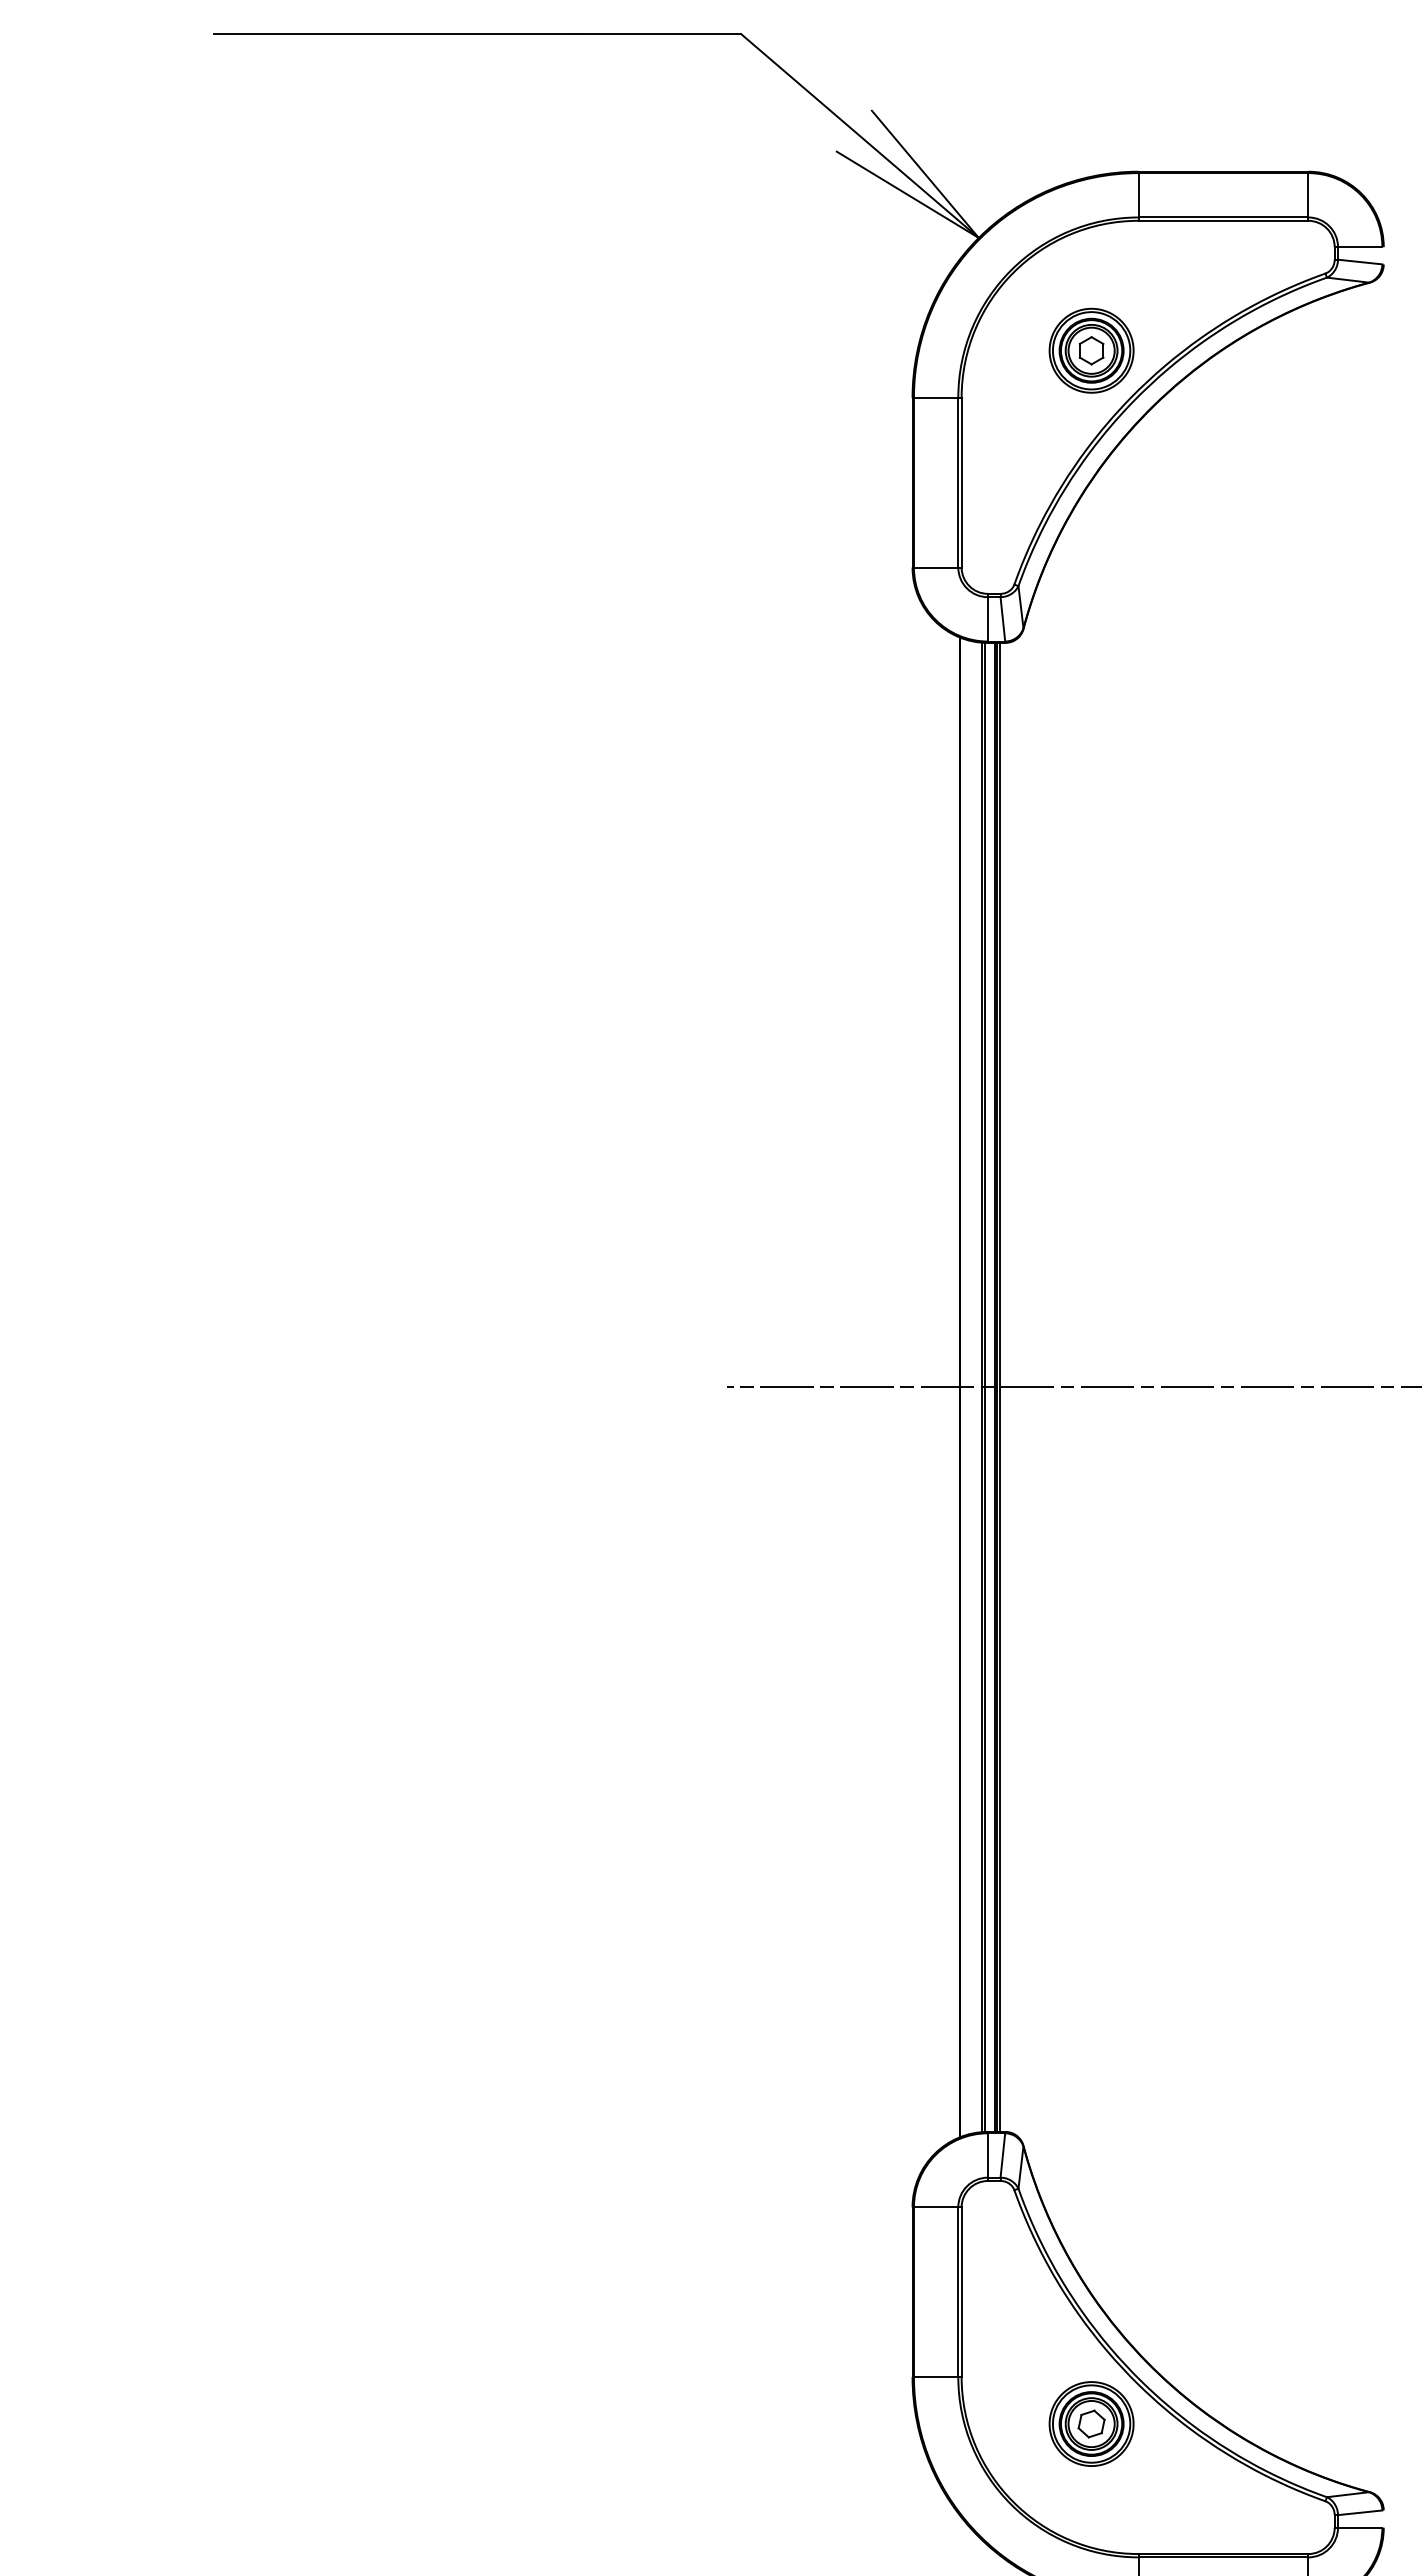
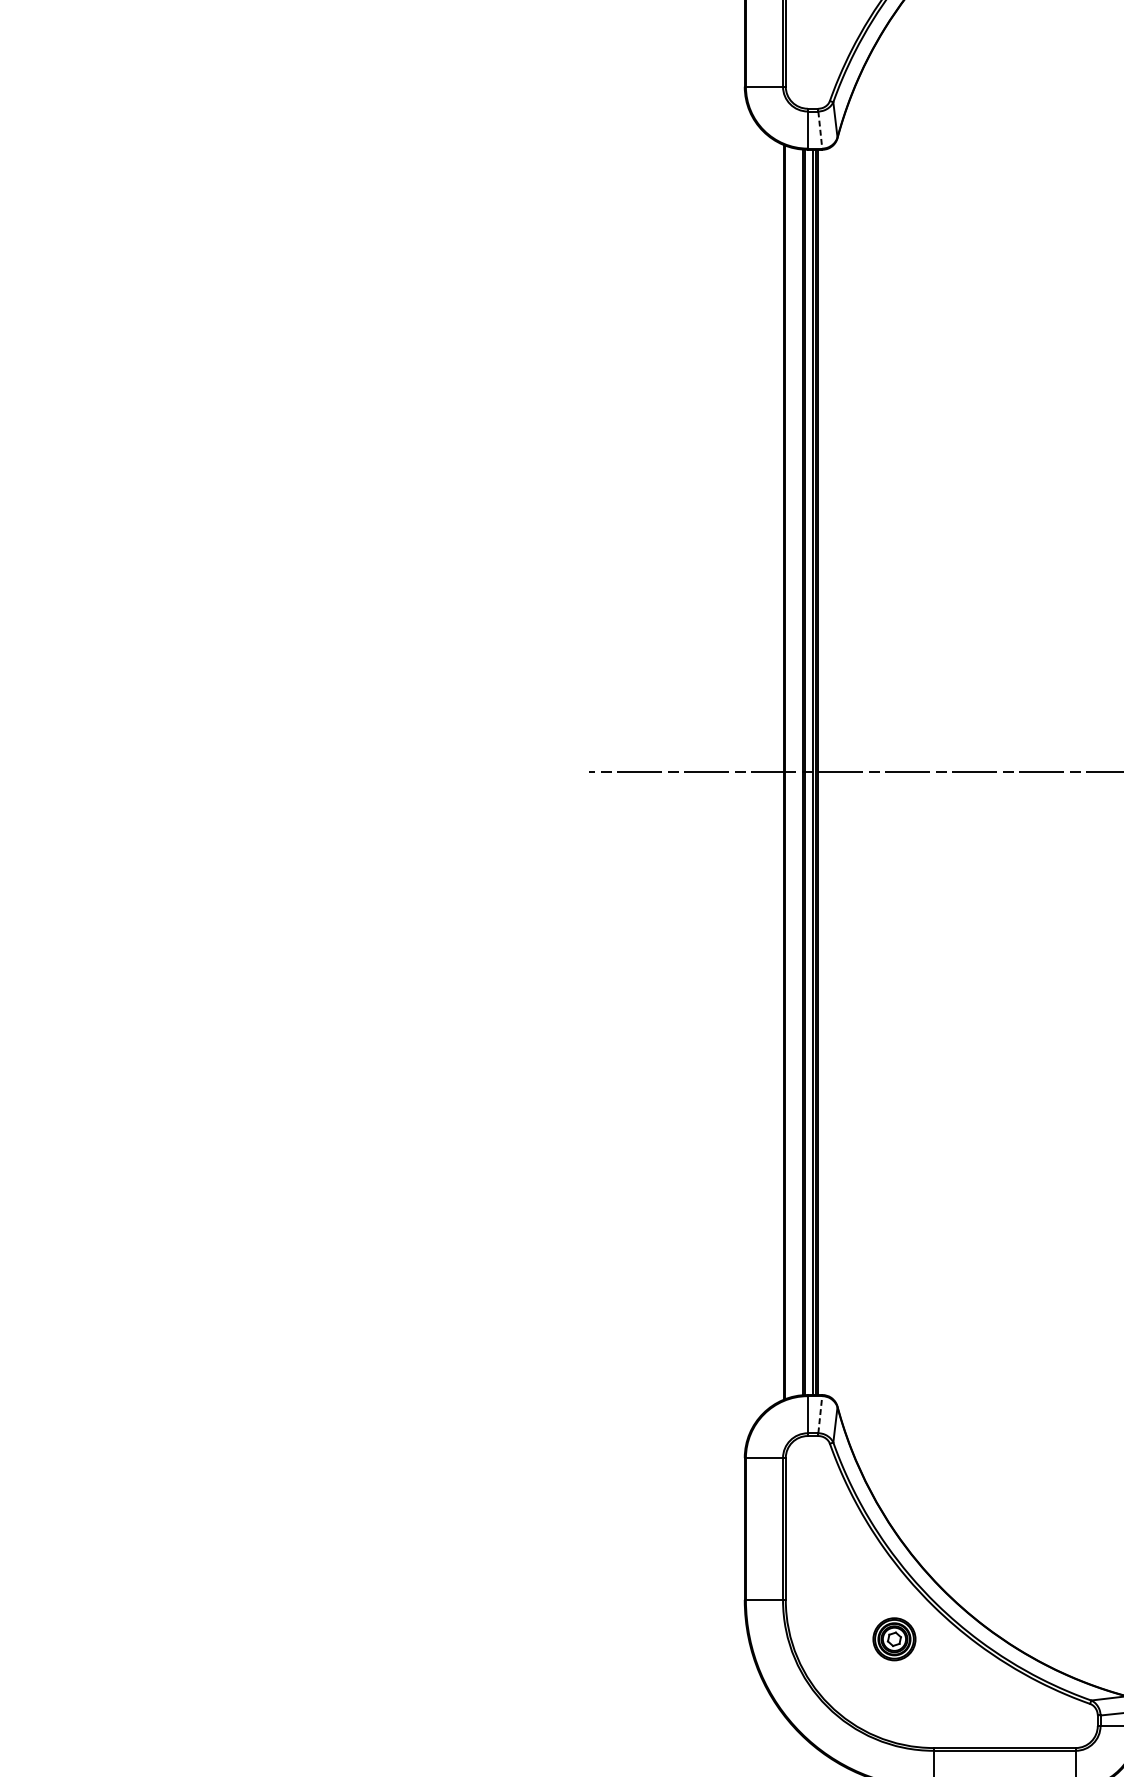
line: (1002, 619) -> (819, 130), solid -> dashed
line: (1002, 2154) -> (819, 1413), solid -> dashed
part: (1091, 2423) -> (894, 1638), size x0.6

